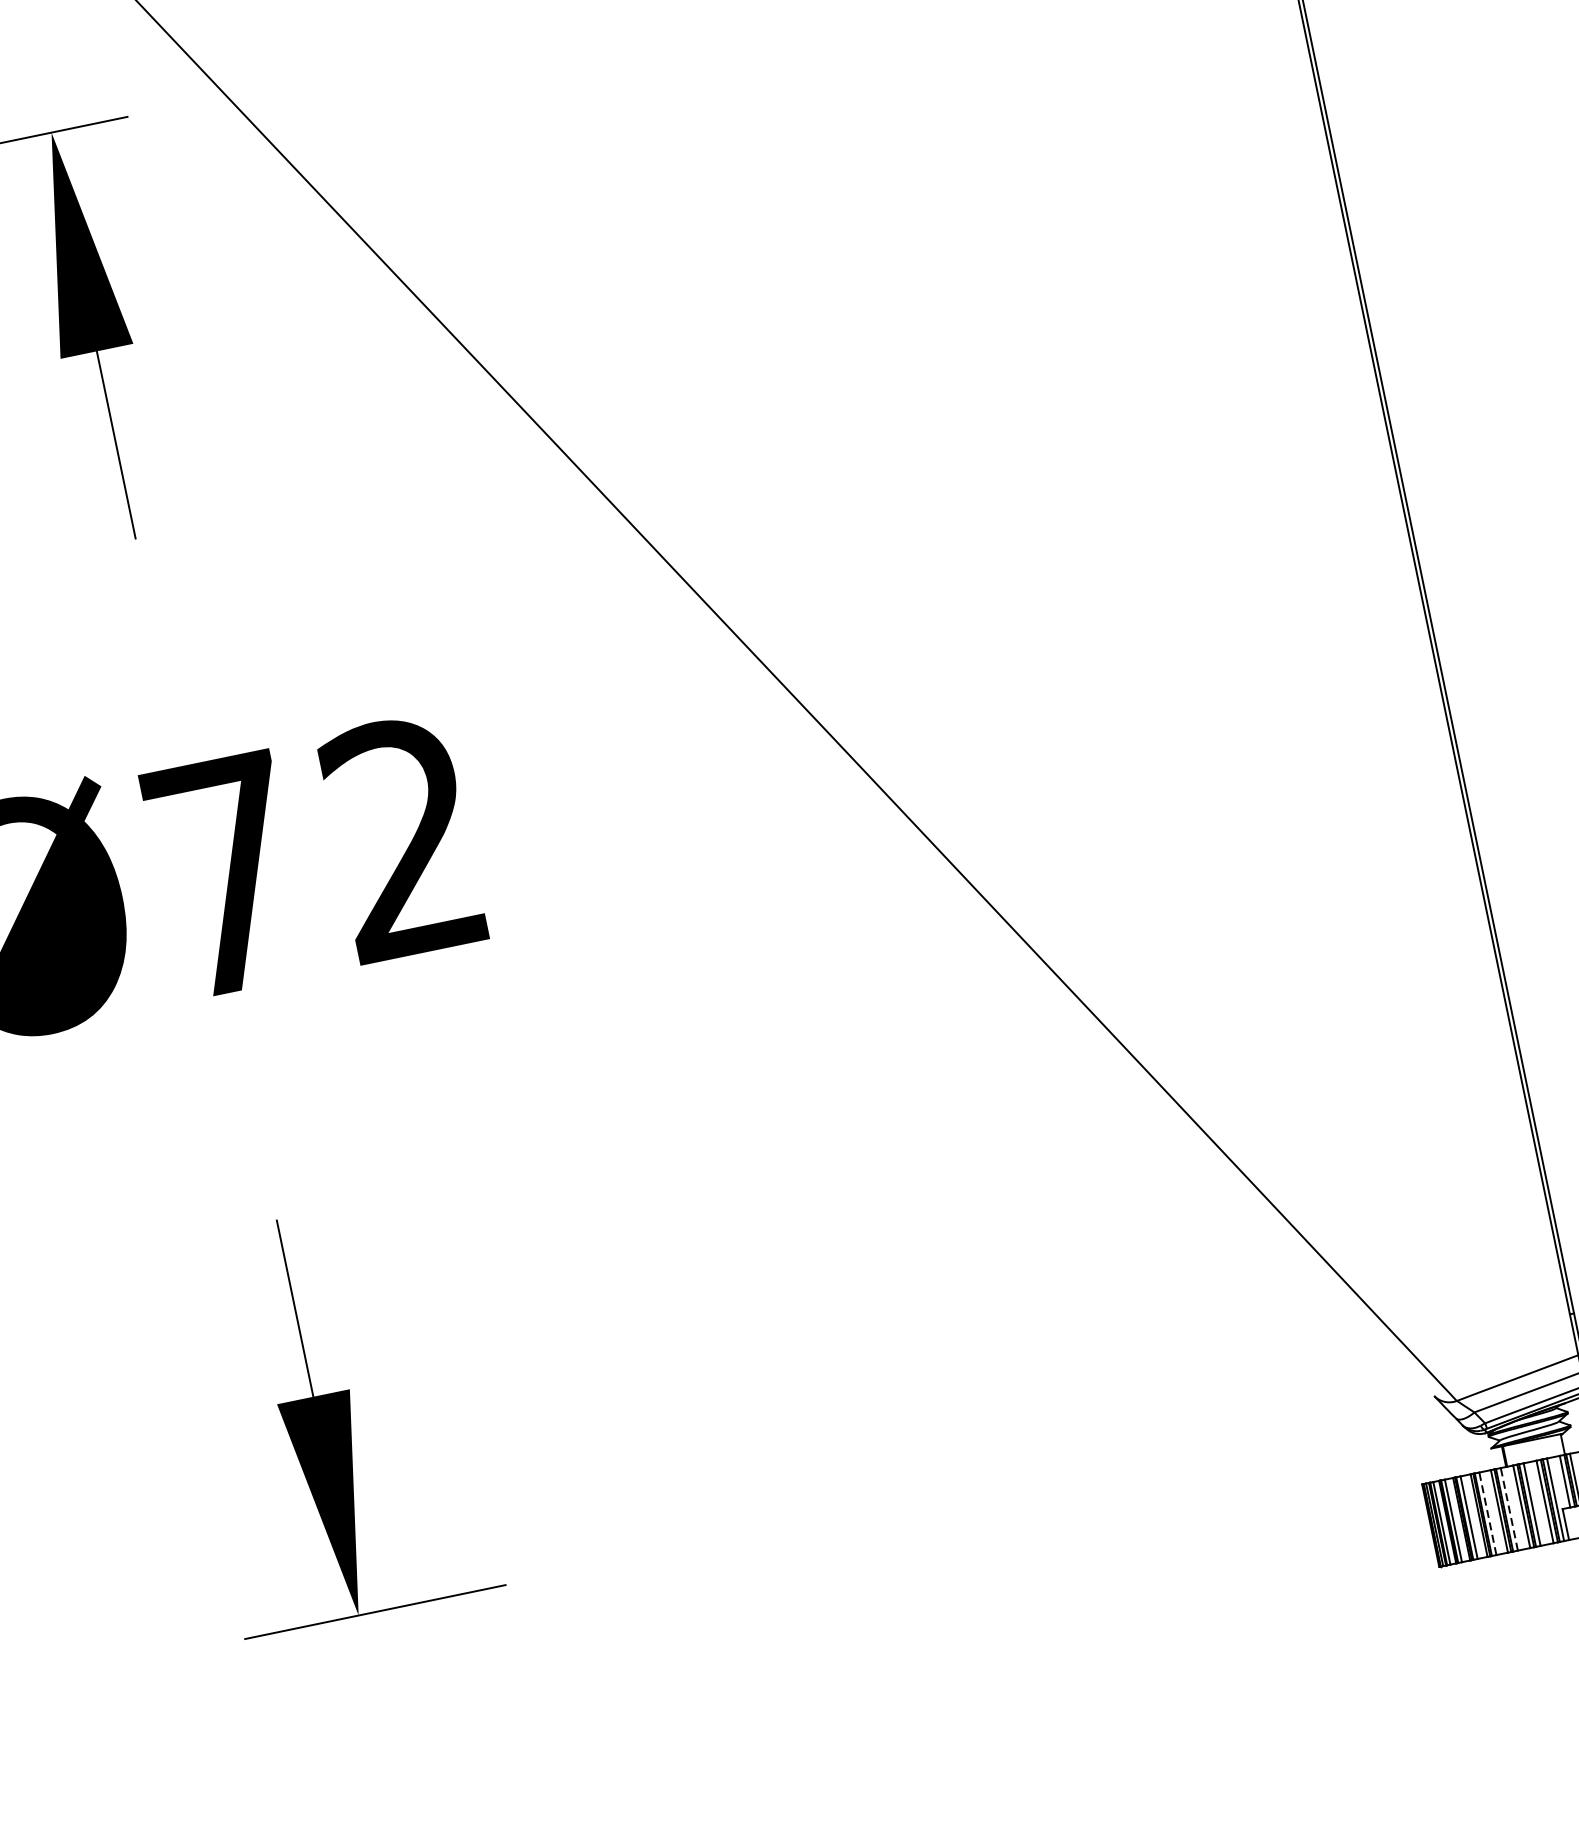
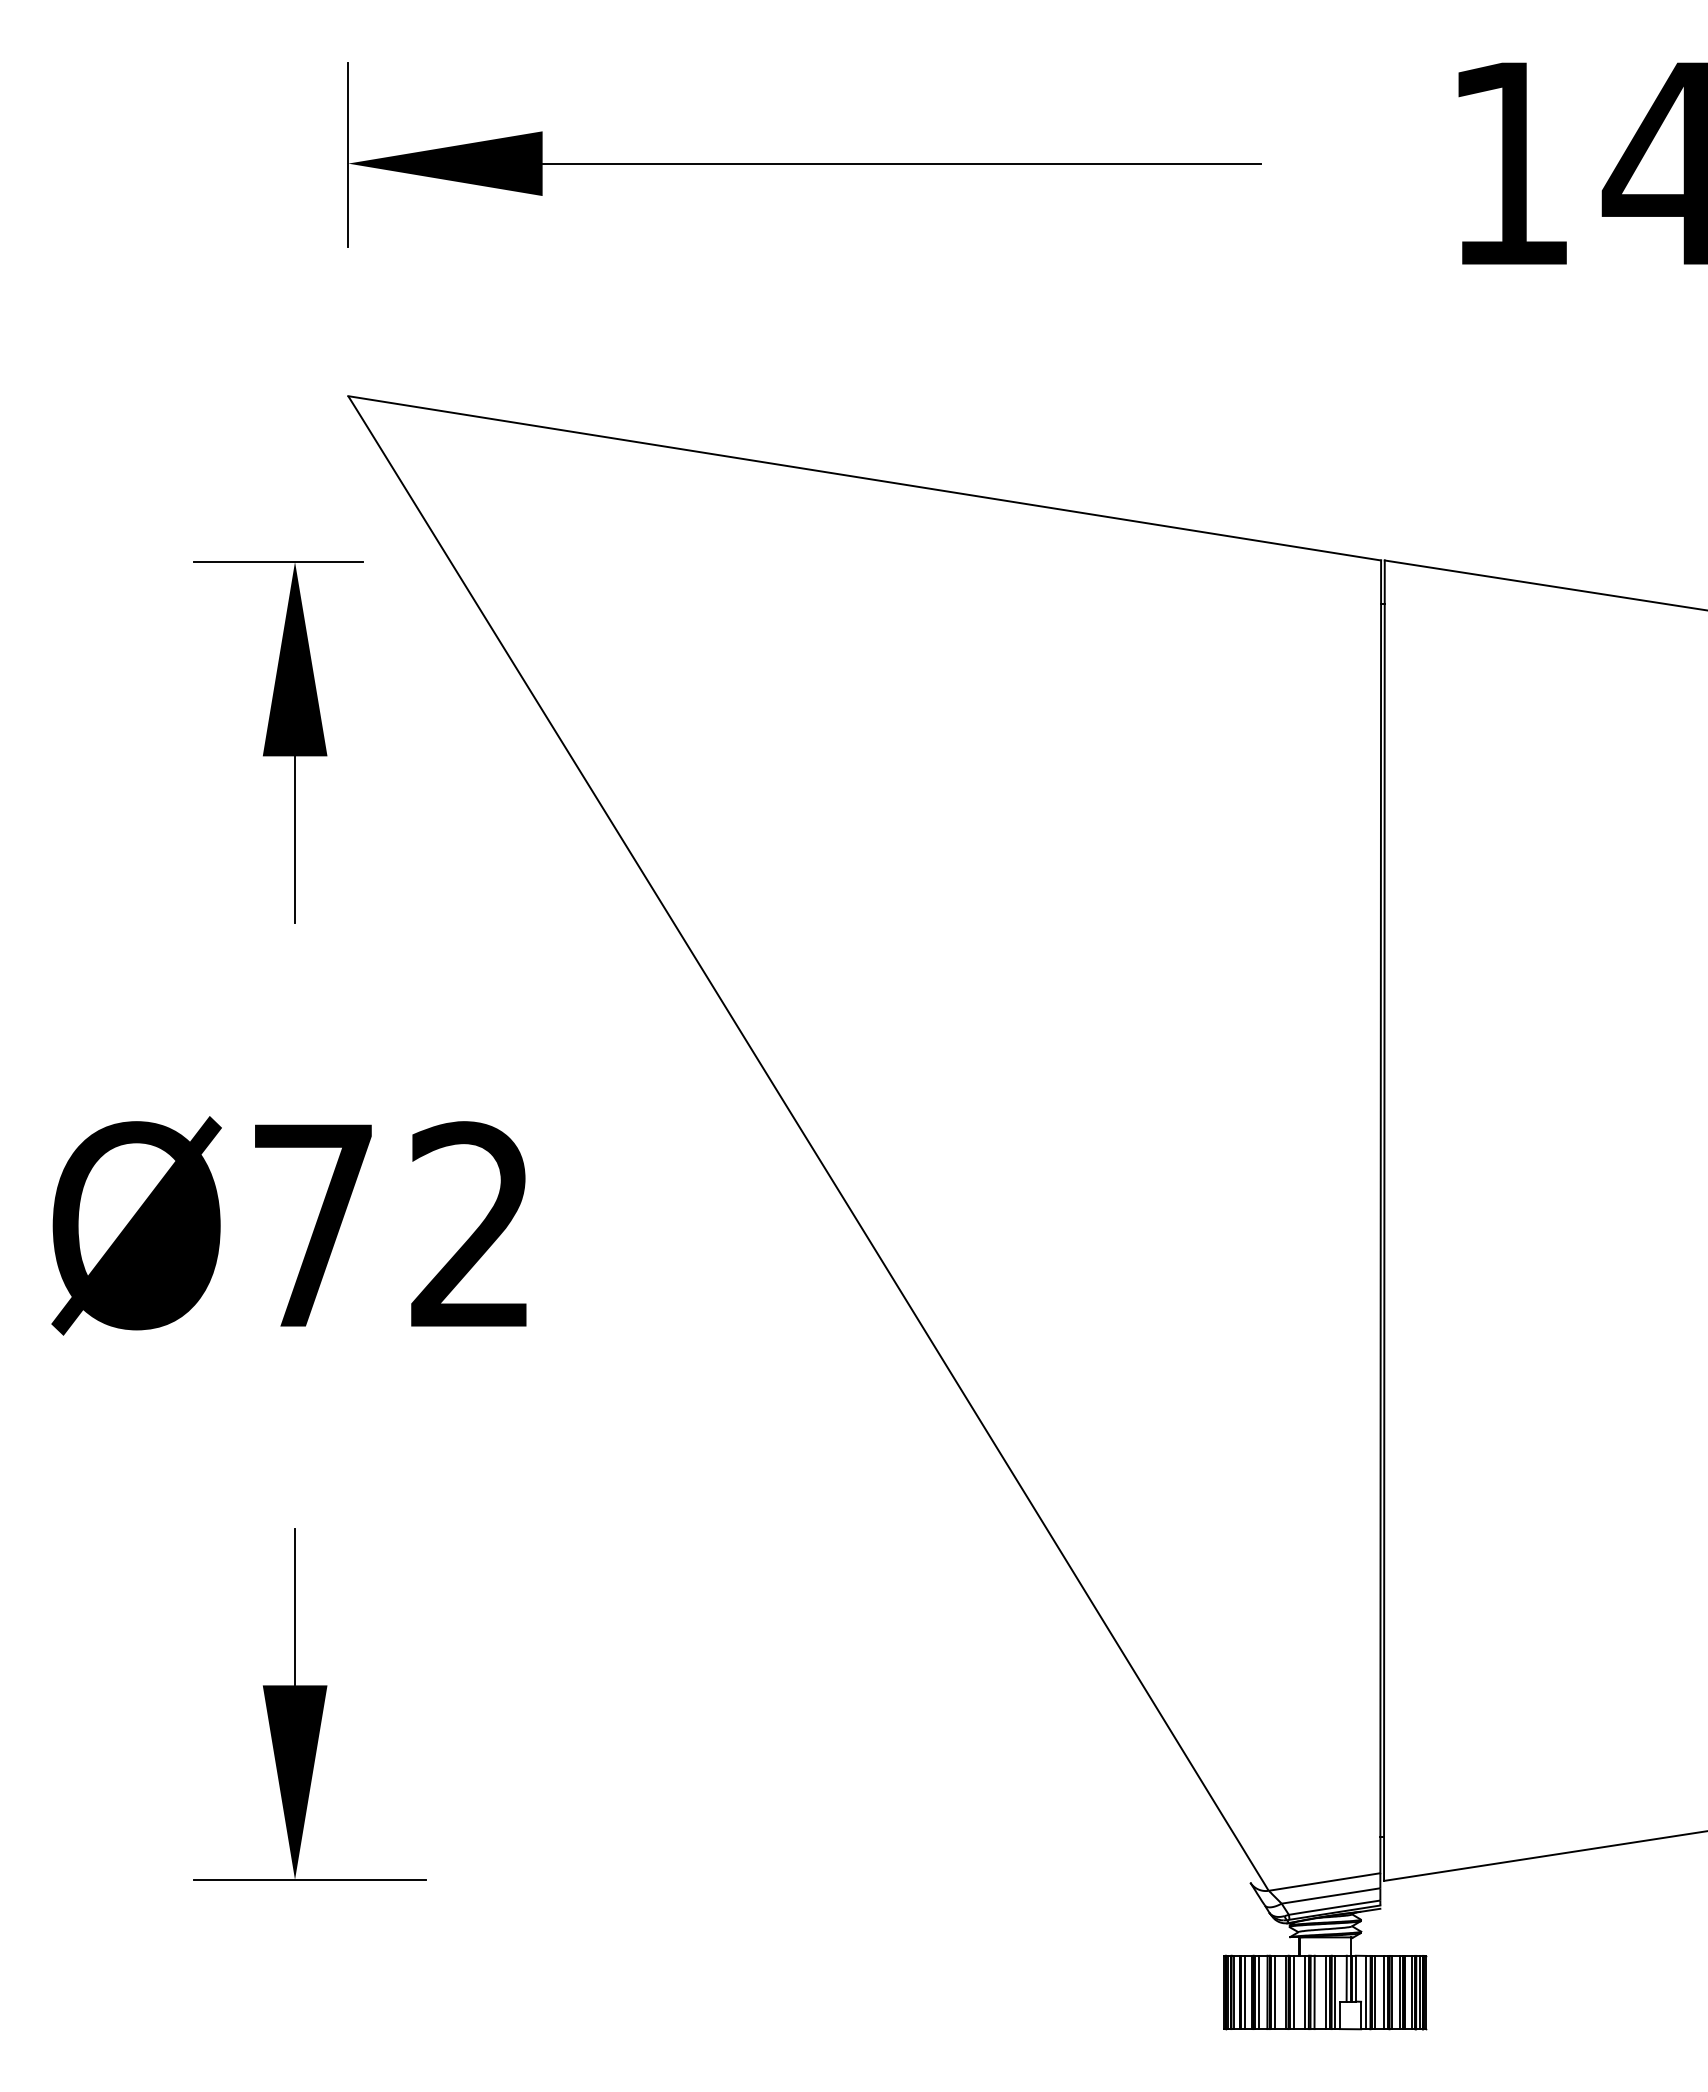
line: (1509, 1509) -> (1294, 1992), dashed -> solid
line: (1488, 1513) -> (1275, 1992), dashed -> solid

